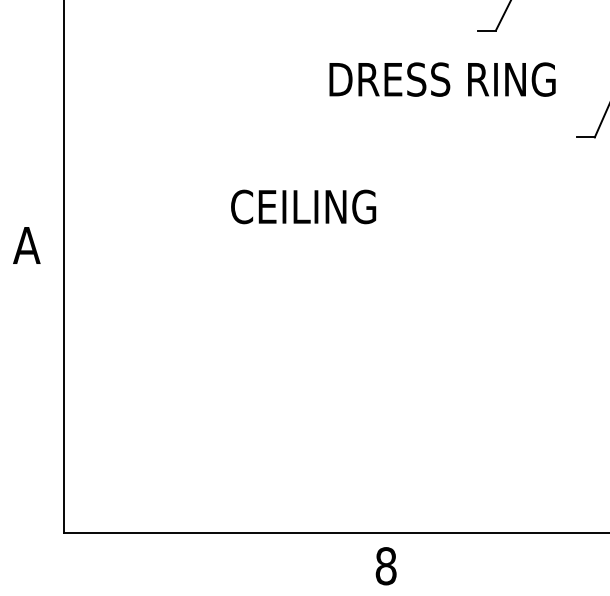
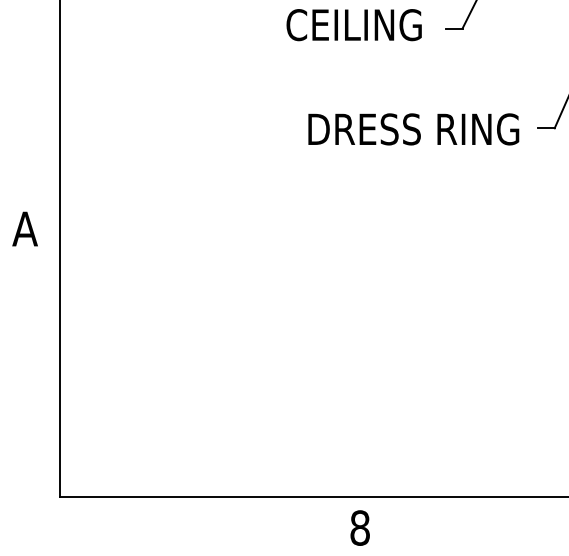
text: (442, 79) -> (413, 129), moved
text: (302, 207) -> (353, 25), moved

